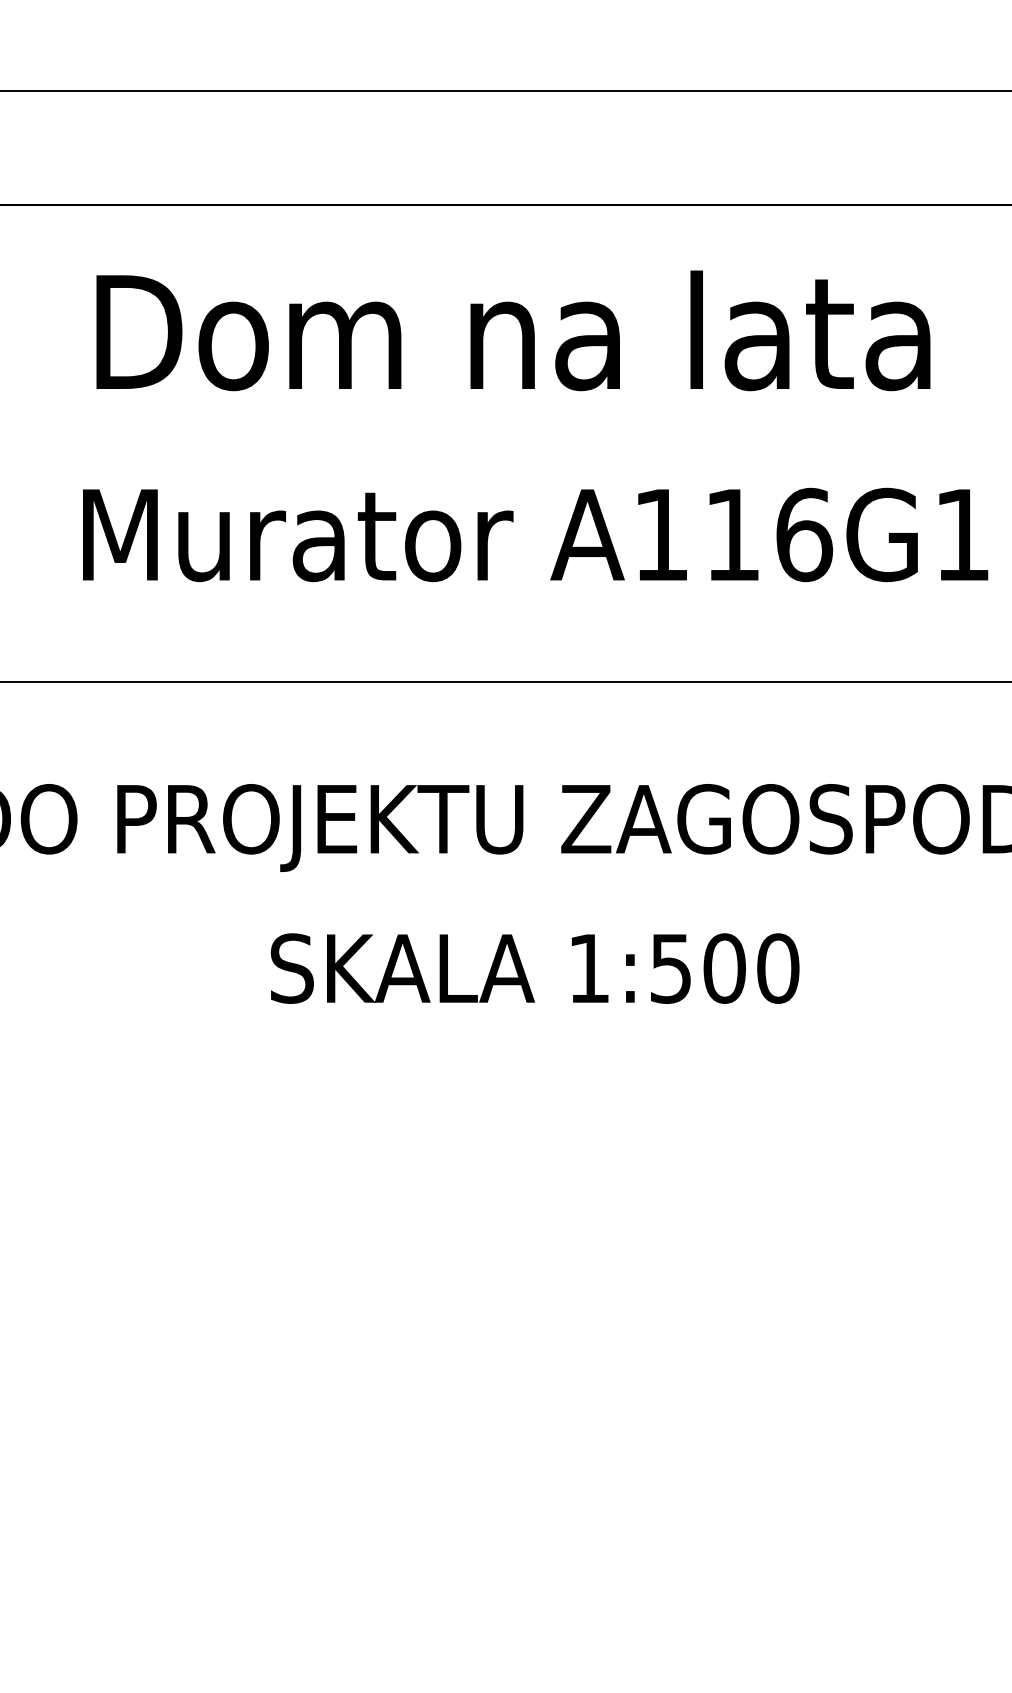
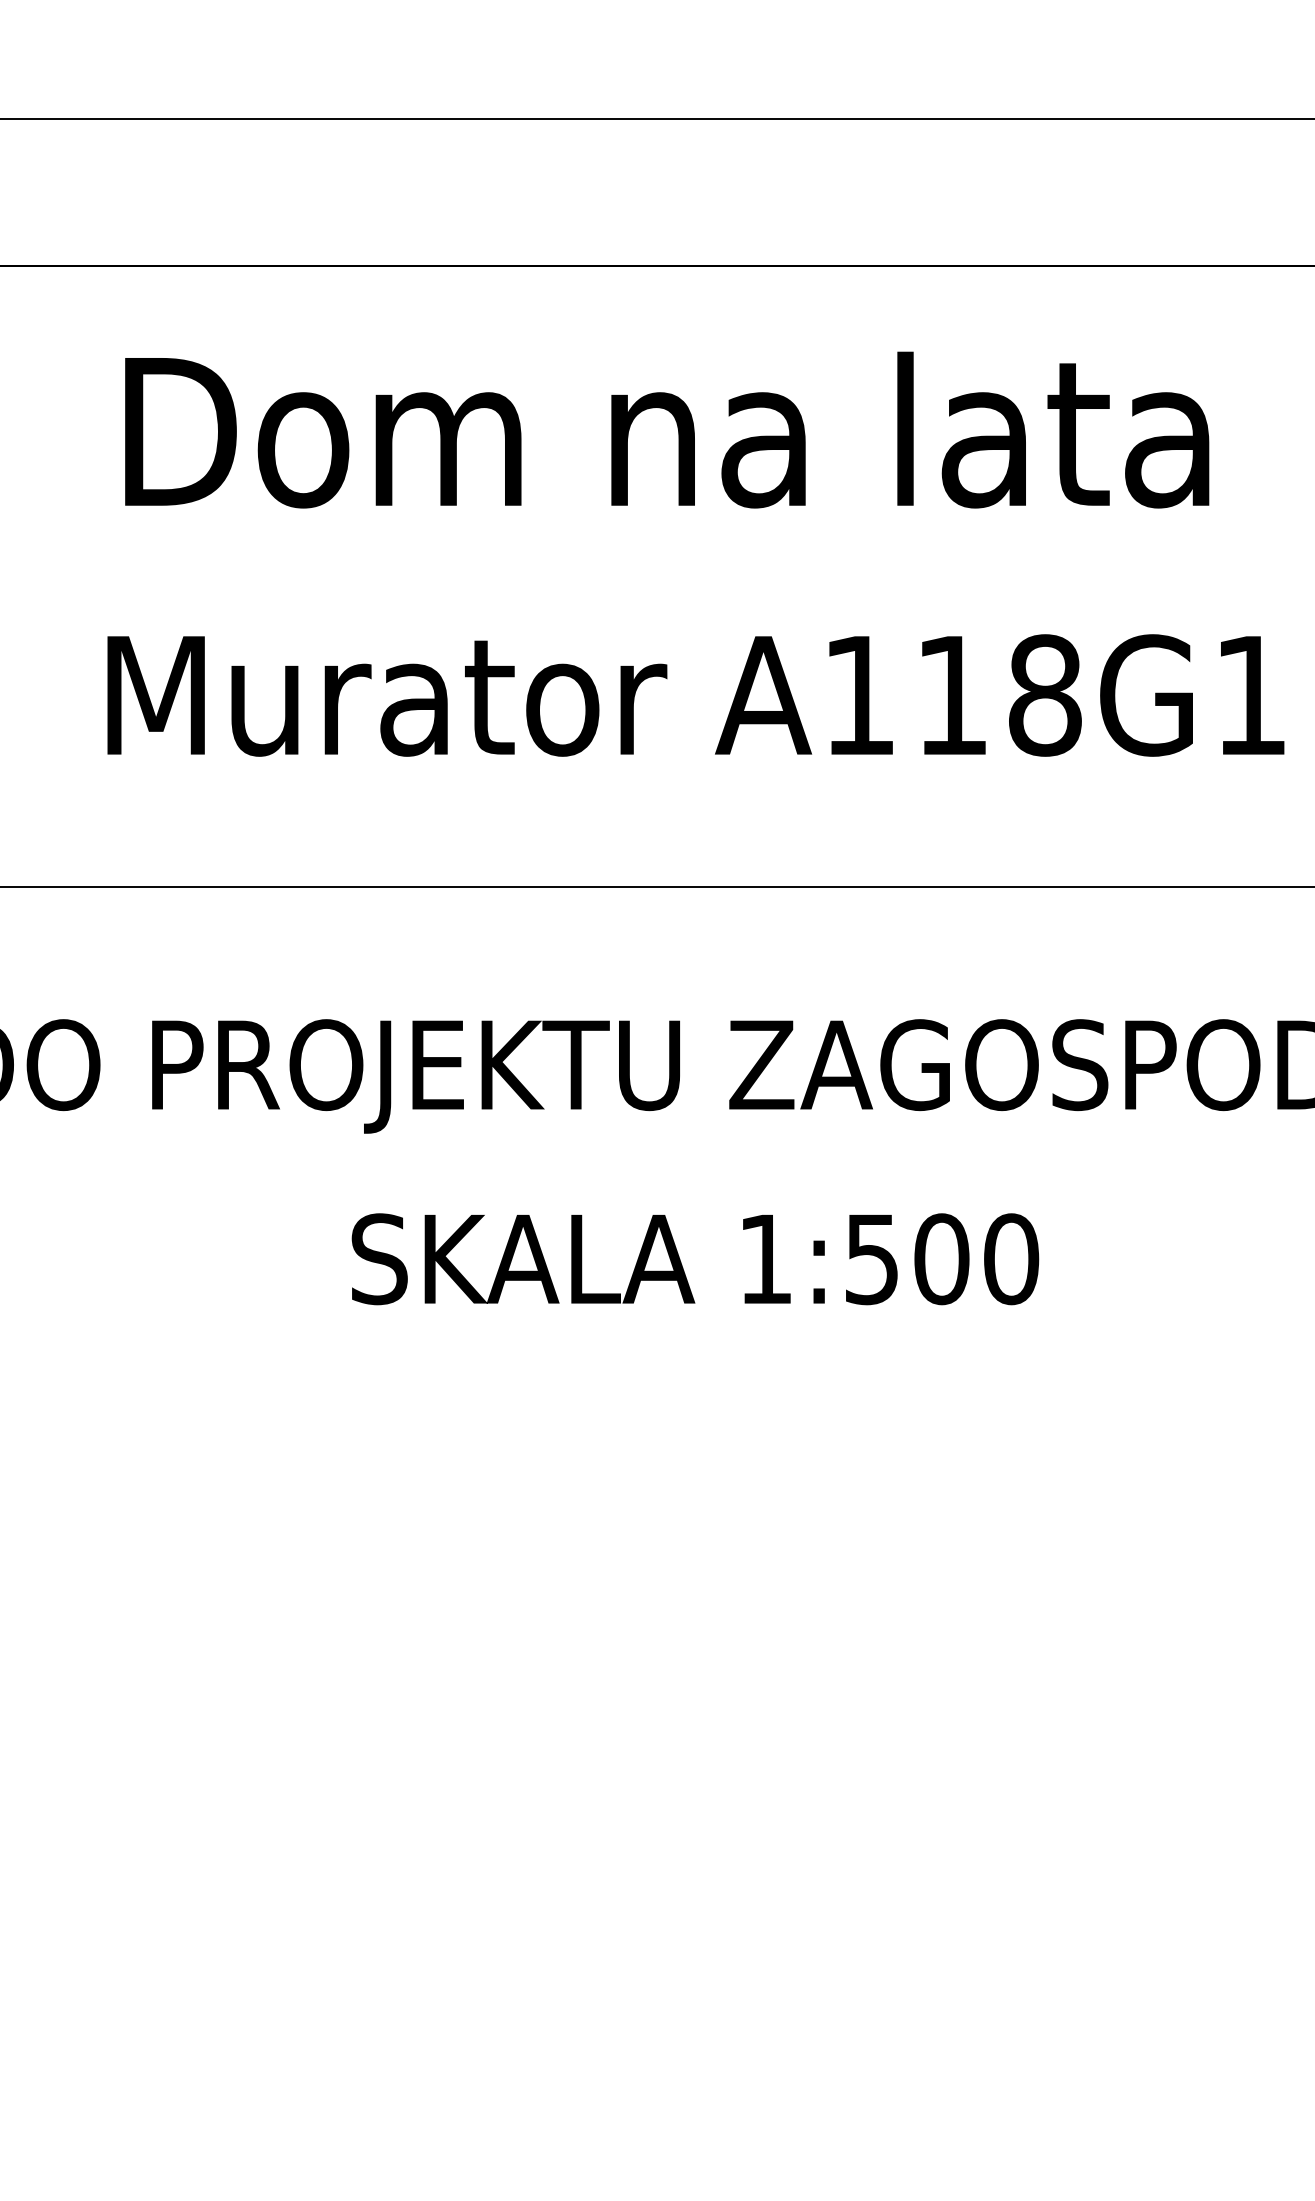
text: (804, 534) -> (1045, 695), A116G1 -> A118G1

